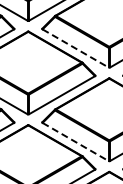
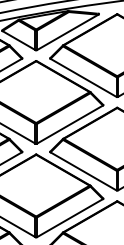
line: (75, 49) -> (83, 78), dashed -> solid
line: (75, 142) -> (83, 171), dashed -> solid

